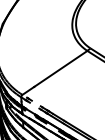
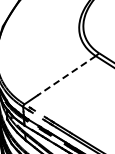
line: (60, 69) -> (66, 76), solid -> dashed

